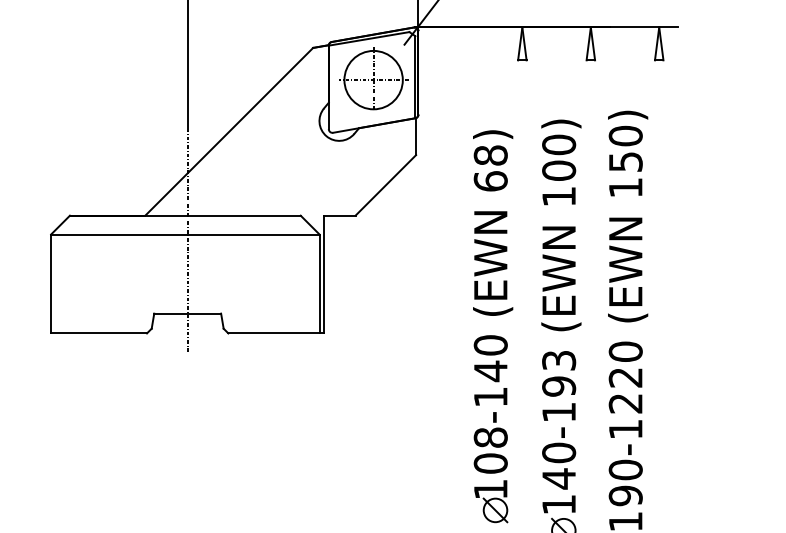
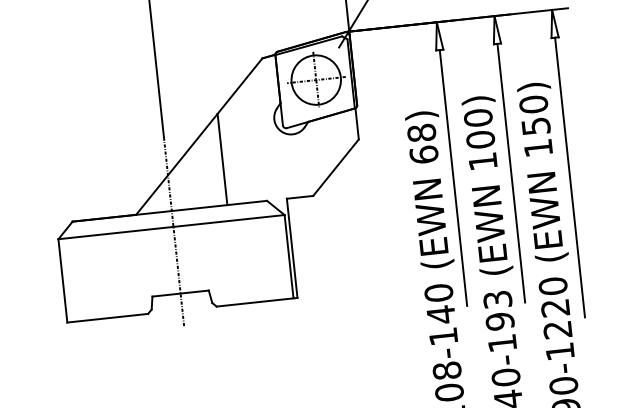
line: (253, 161) -> (222, 159), added
line: (522, 212) -> (453, 178), added
line: (590, 213) -> (510, 172), added
line: (659, 226) -> (570, 177), added

